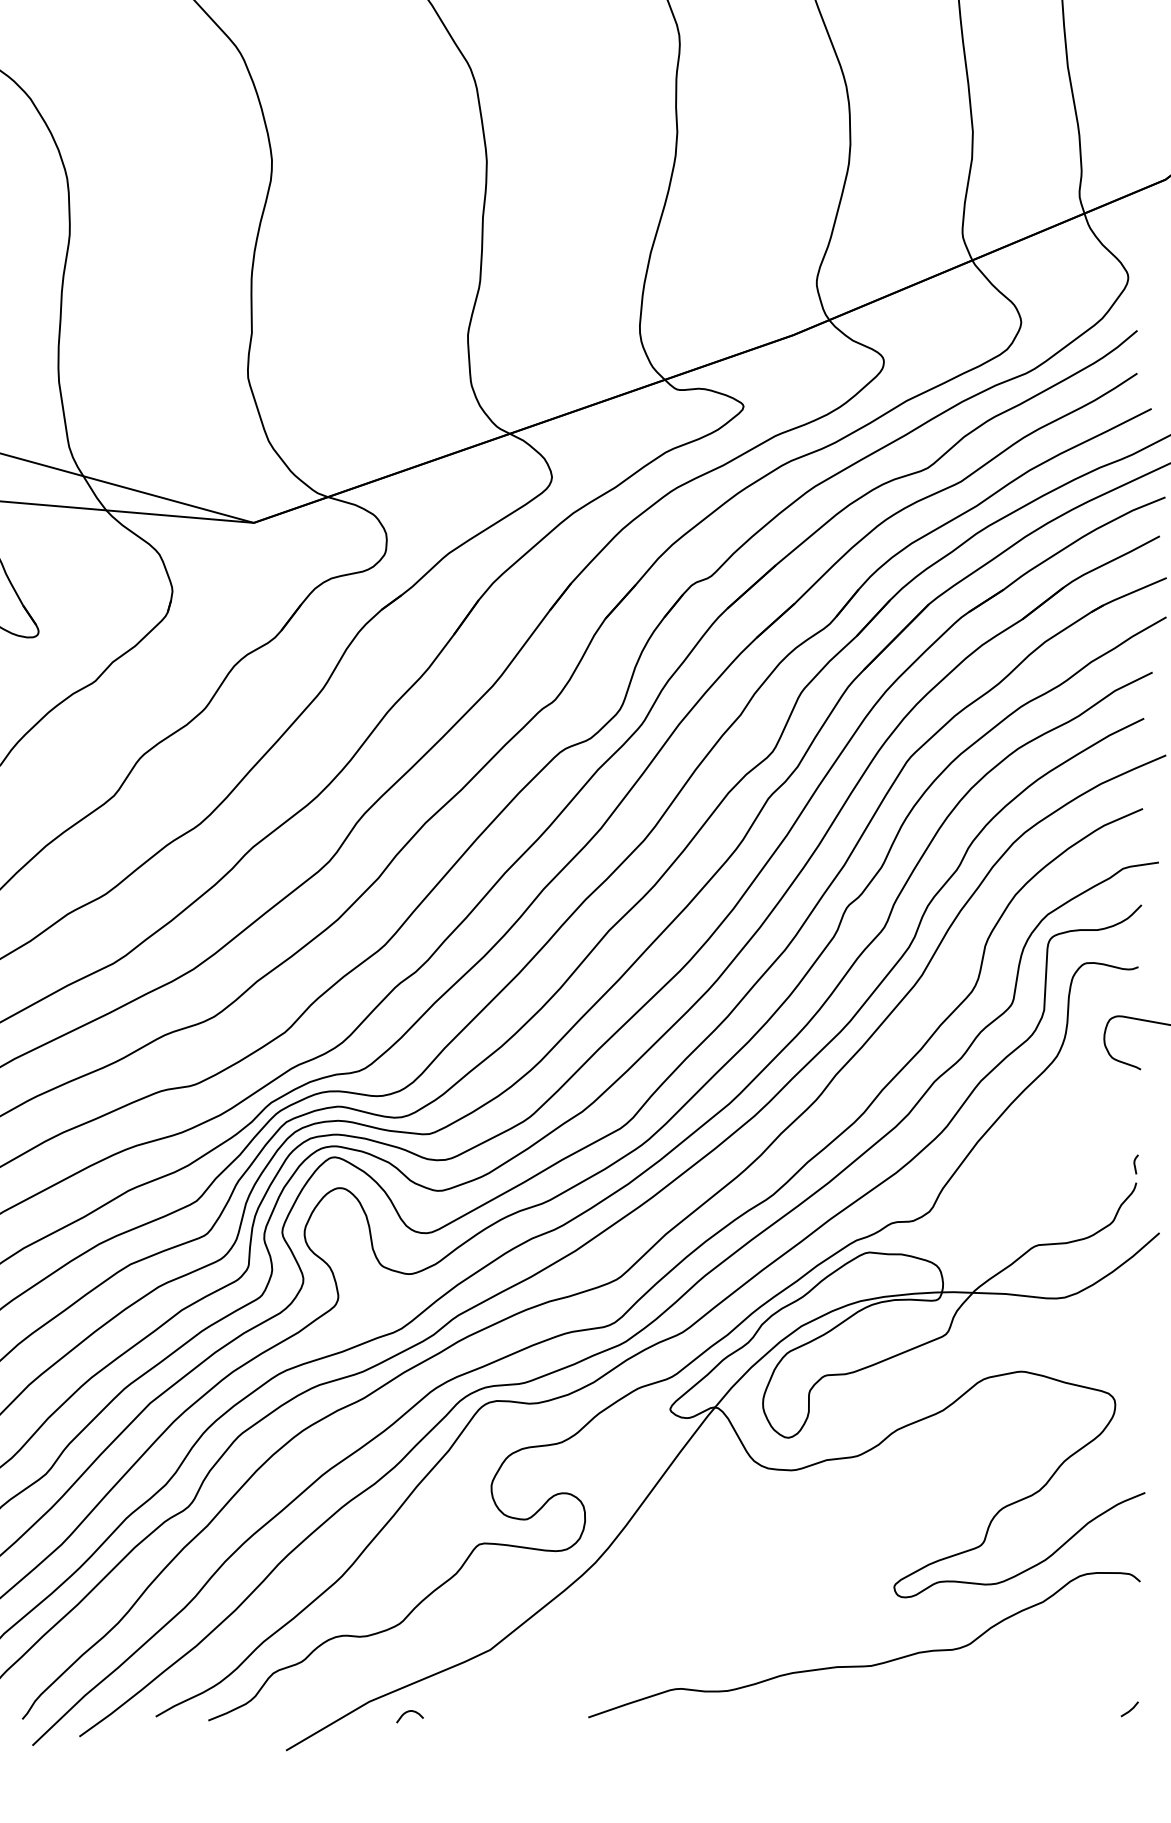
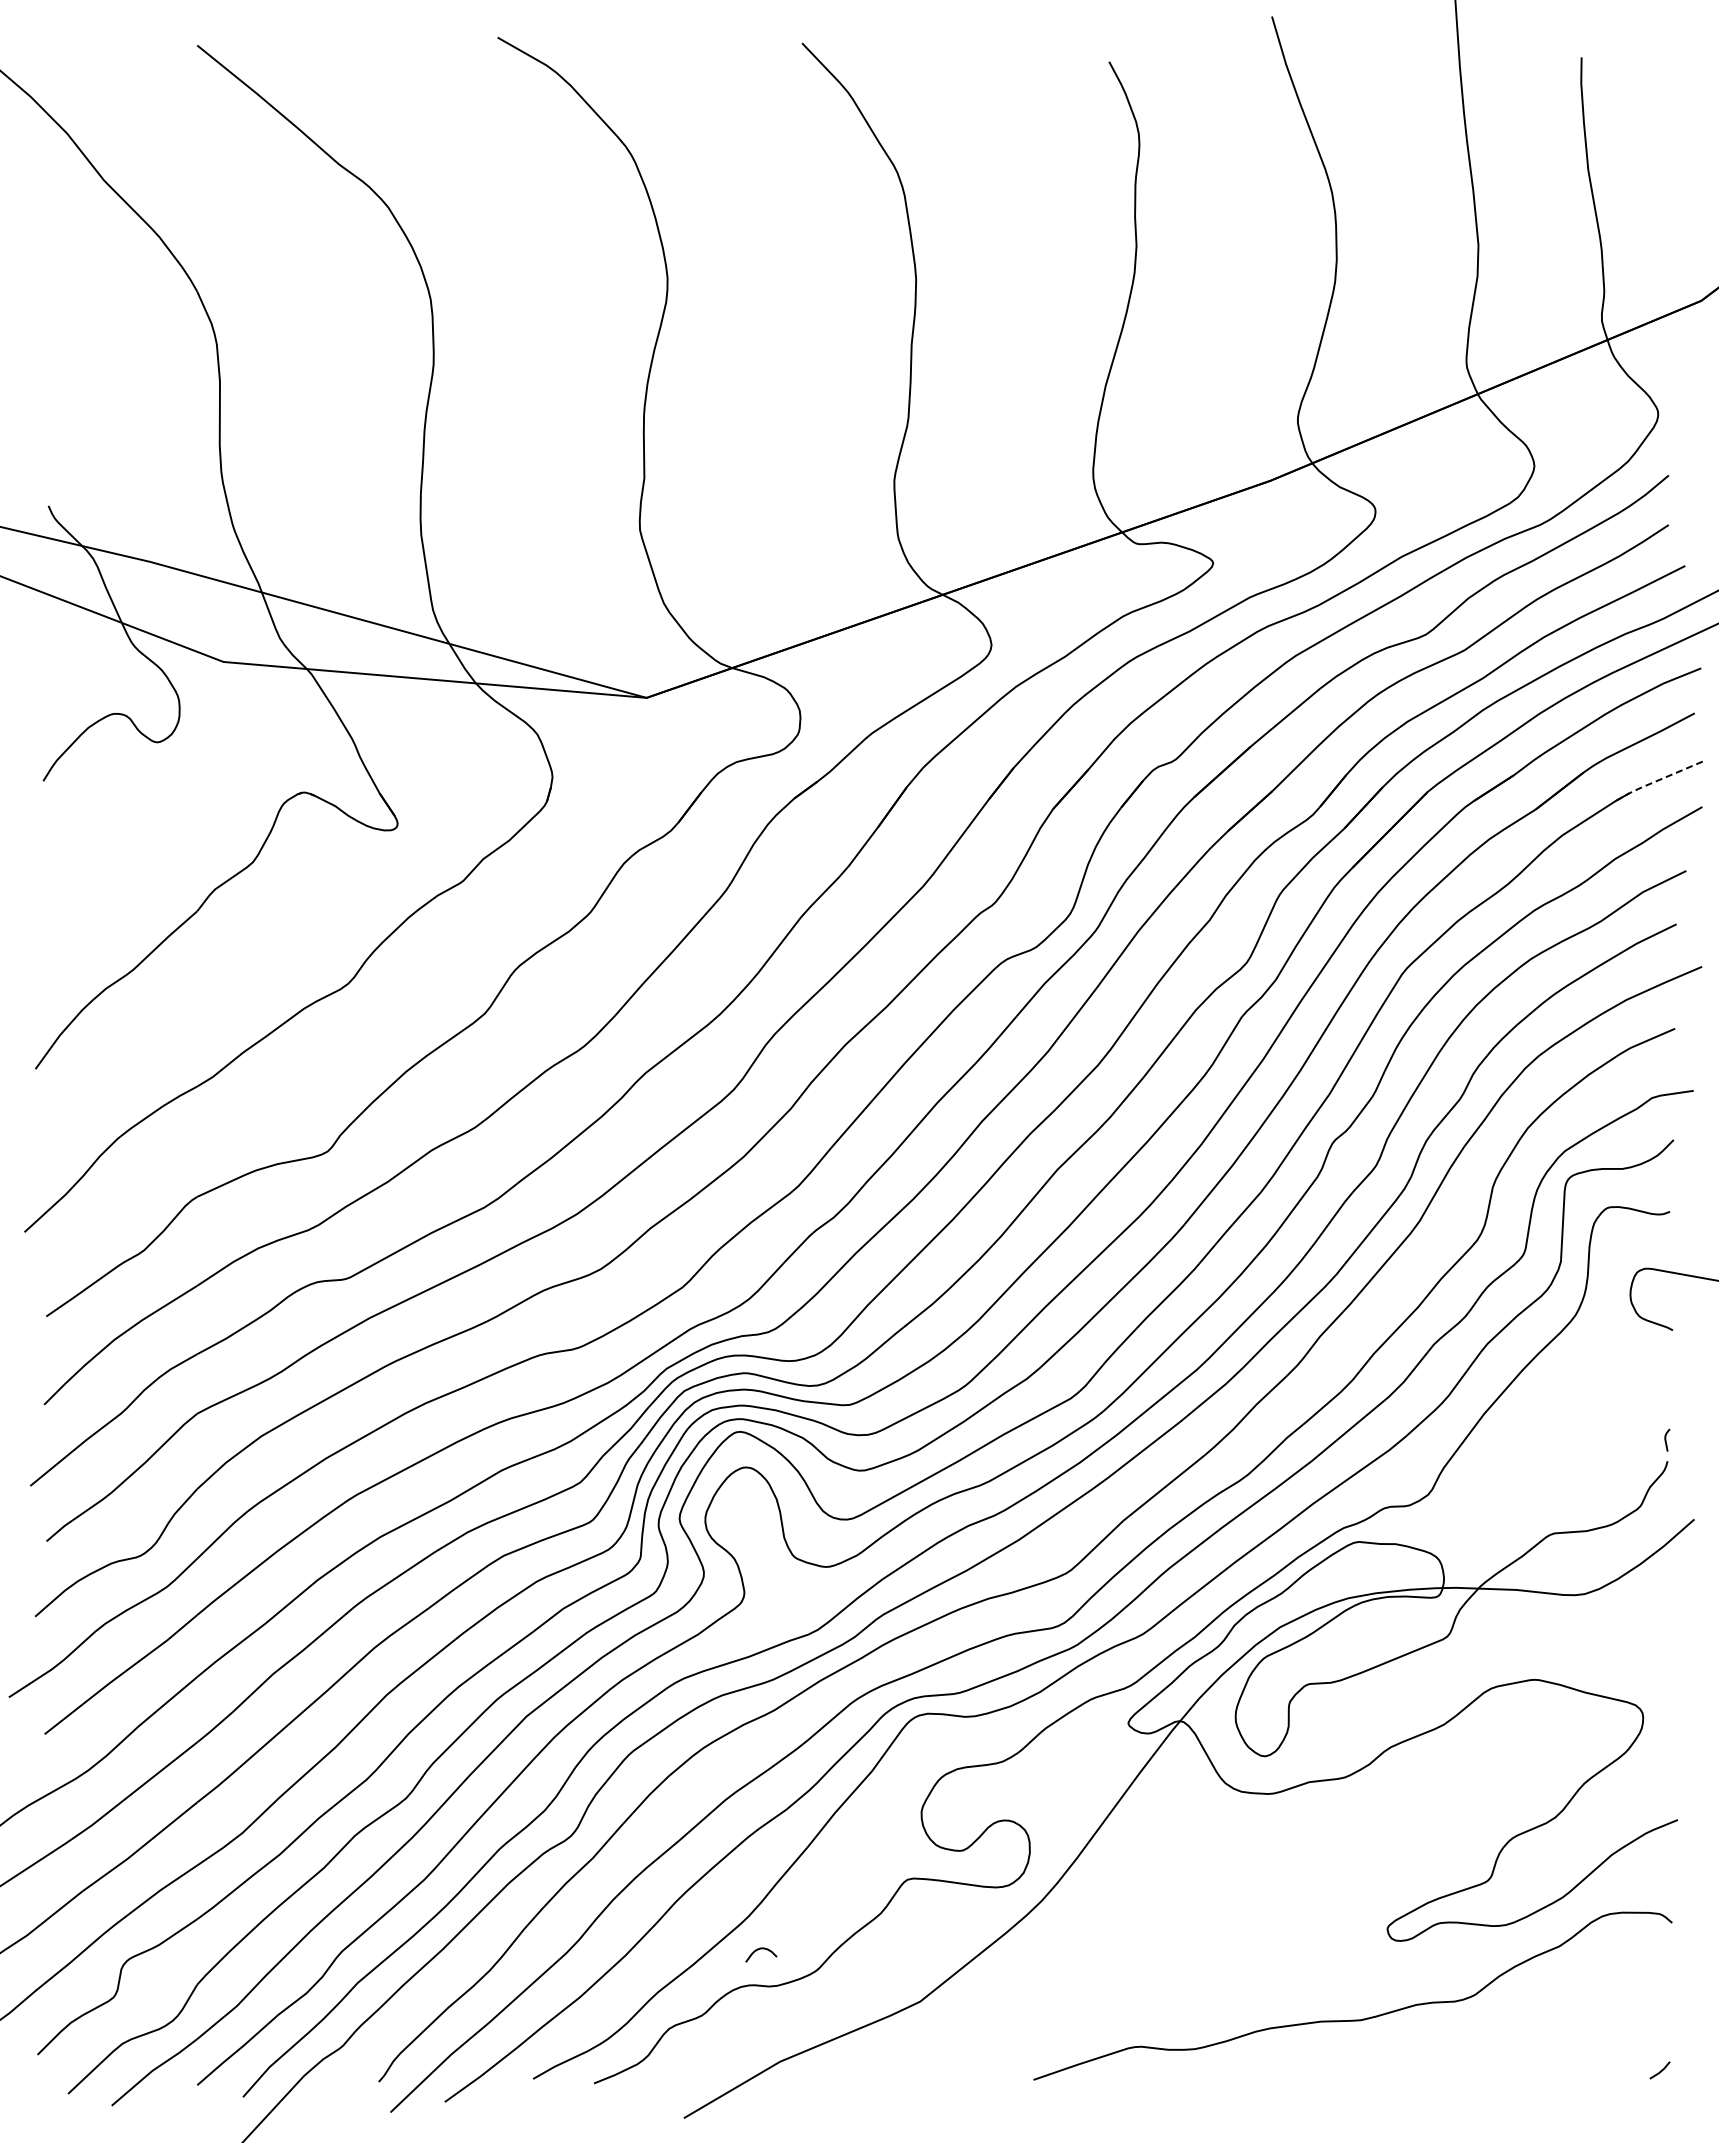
line: (1127, 594) -> (1657, 780), solid -> dashed
curve: (410, 1711) -> (761, 1949), moved

